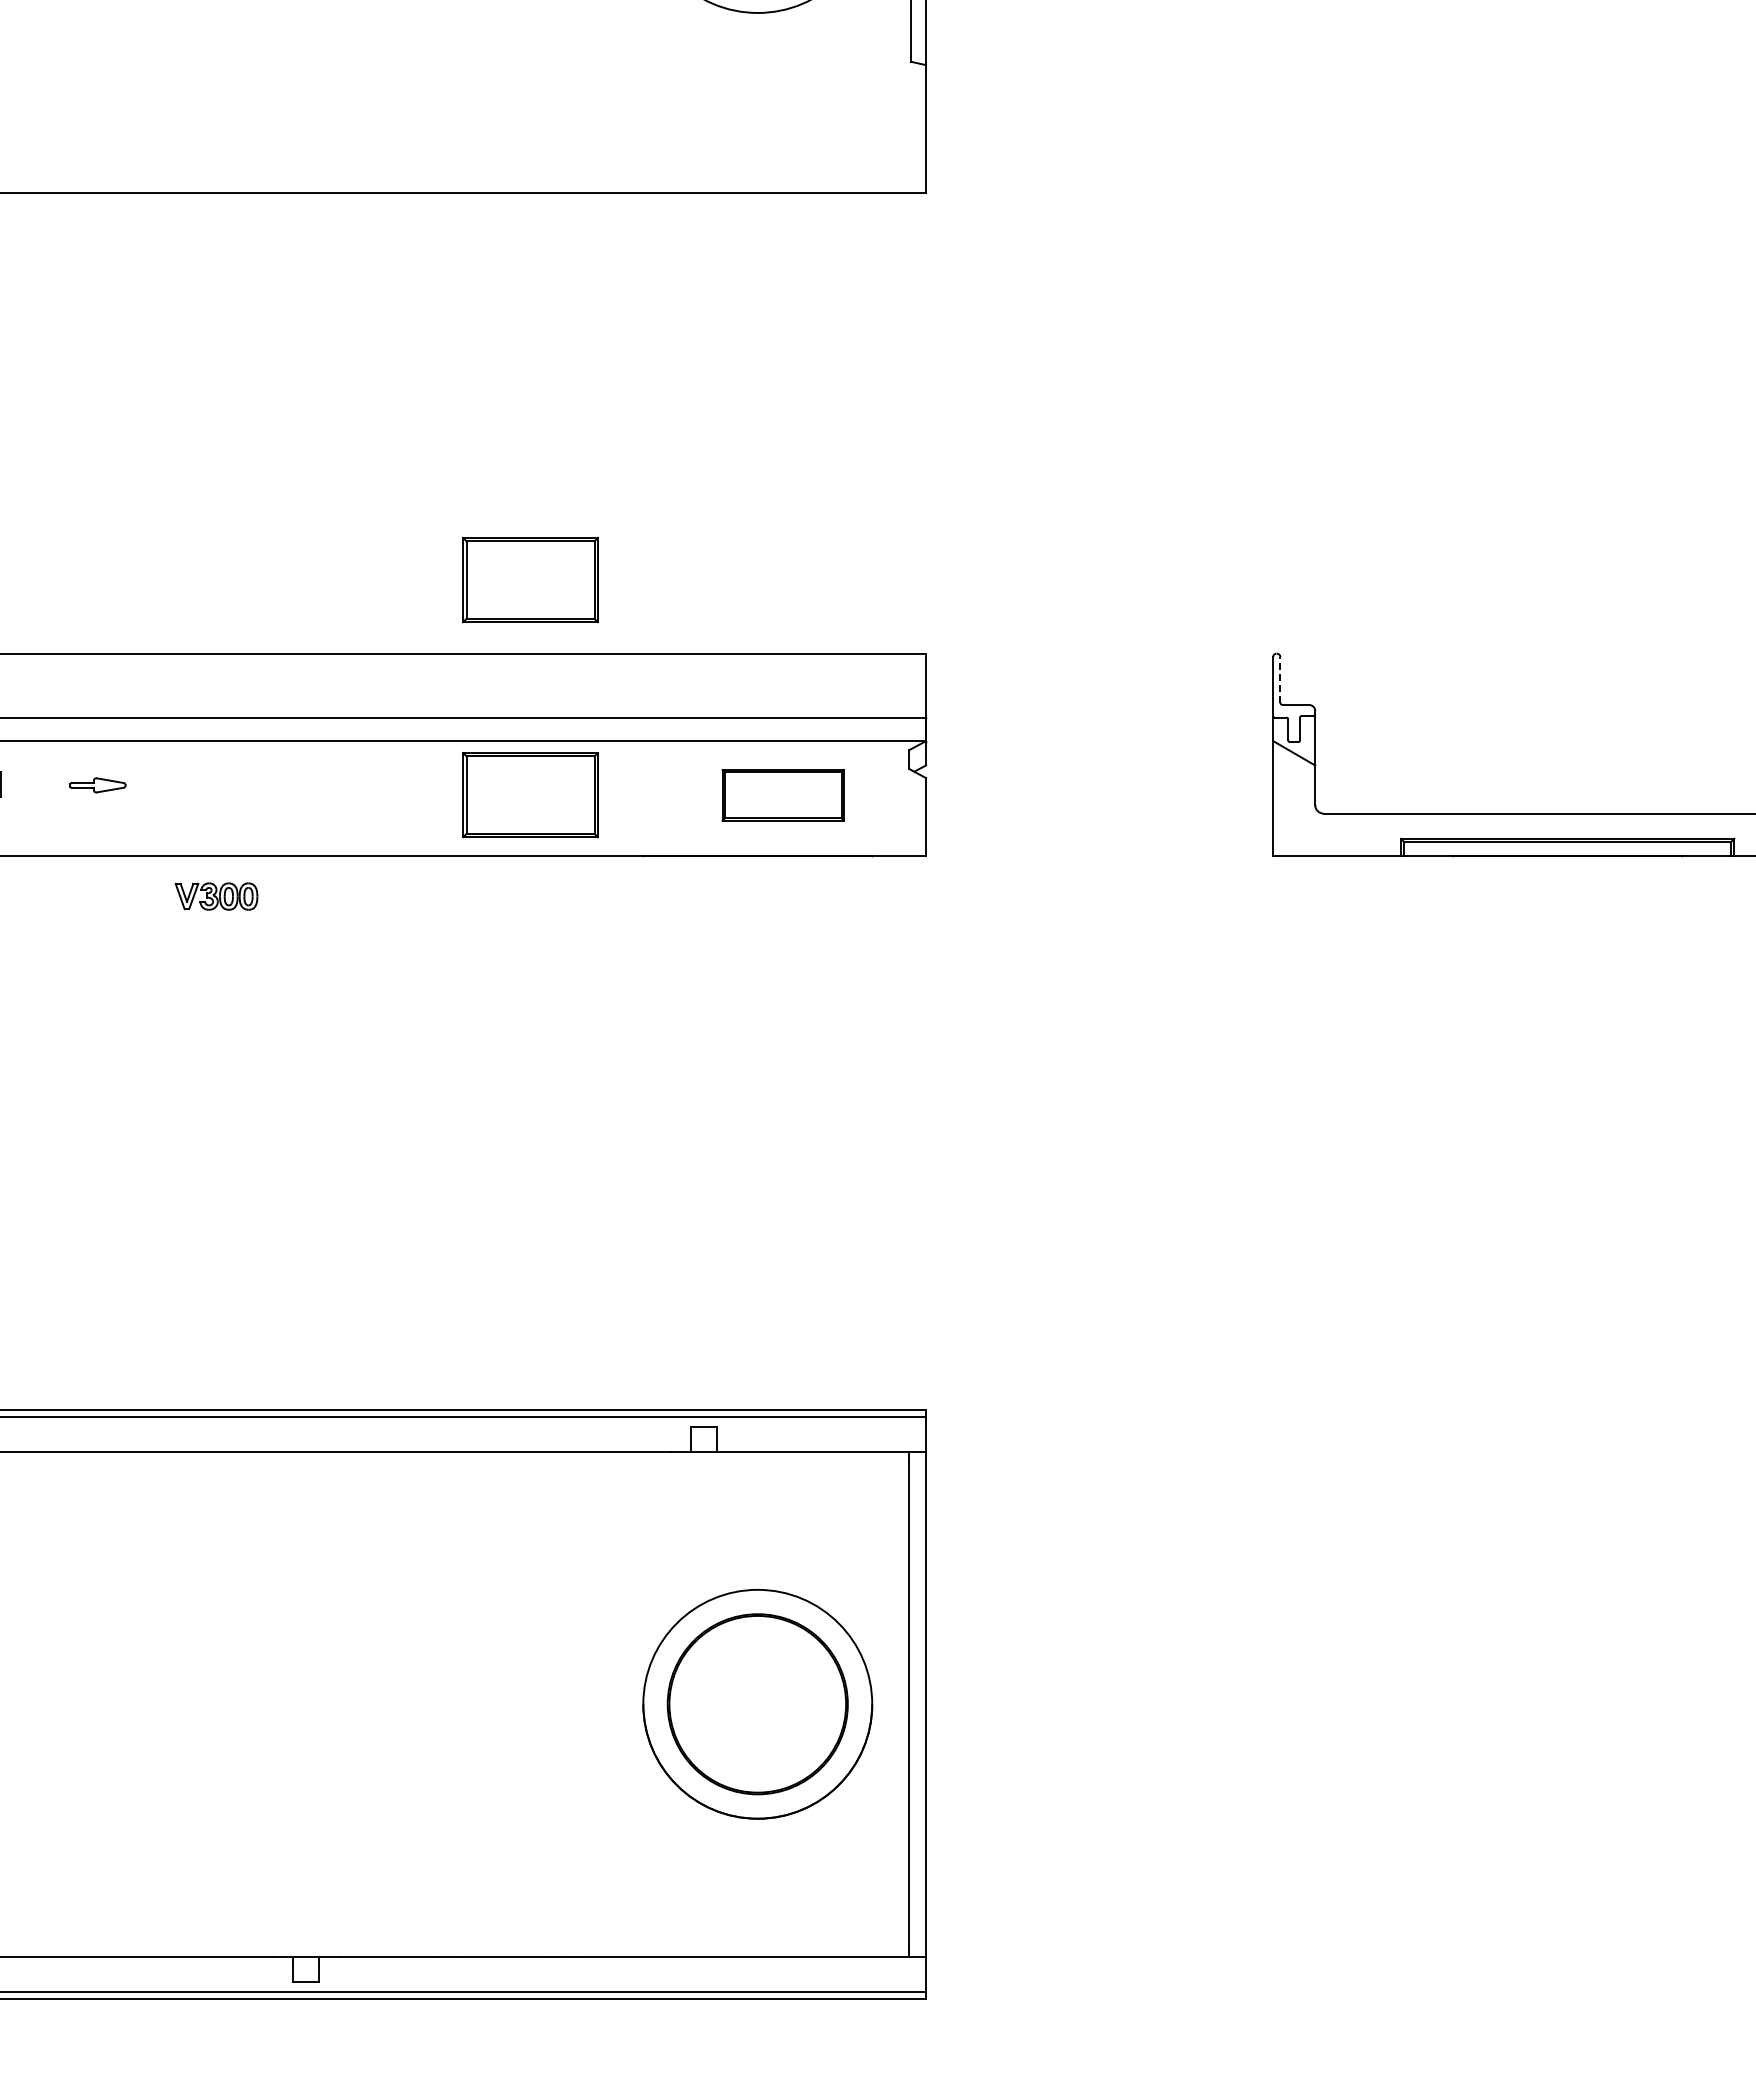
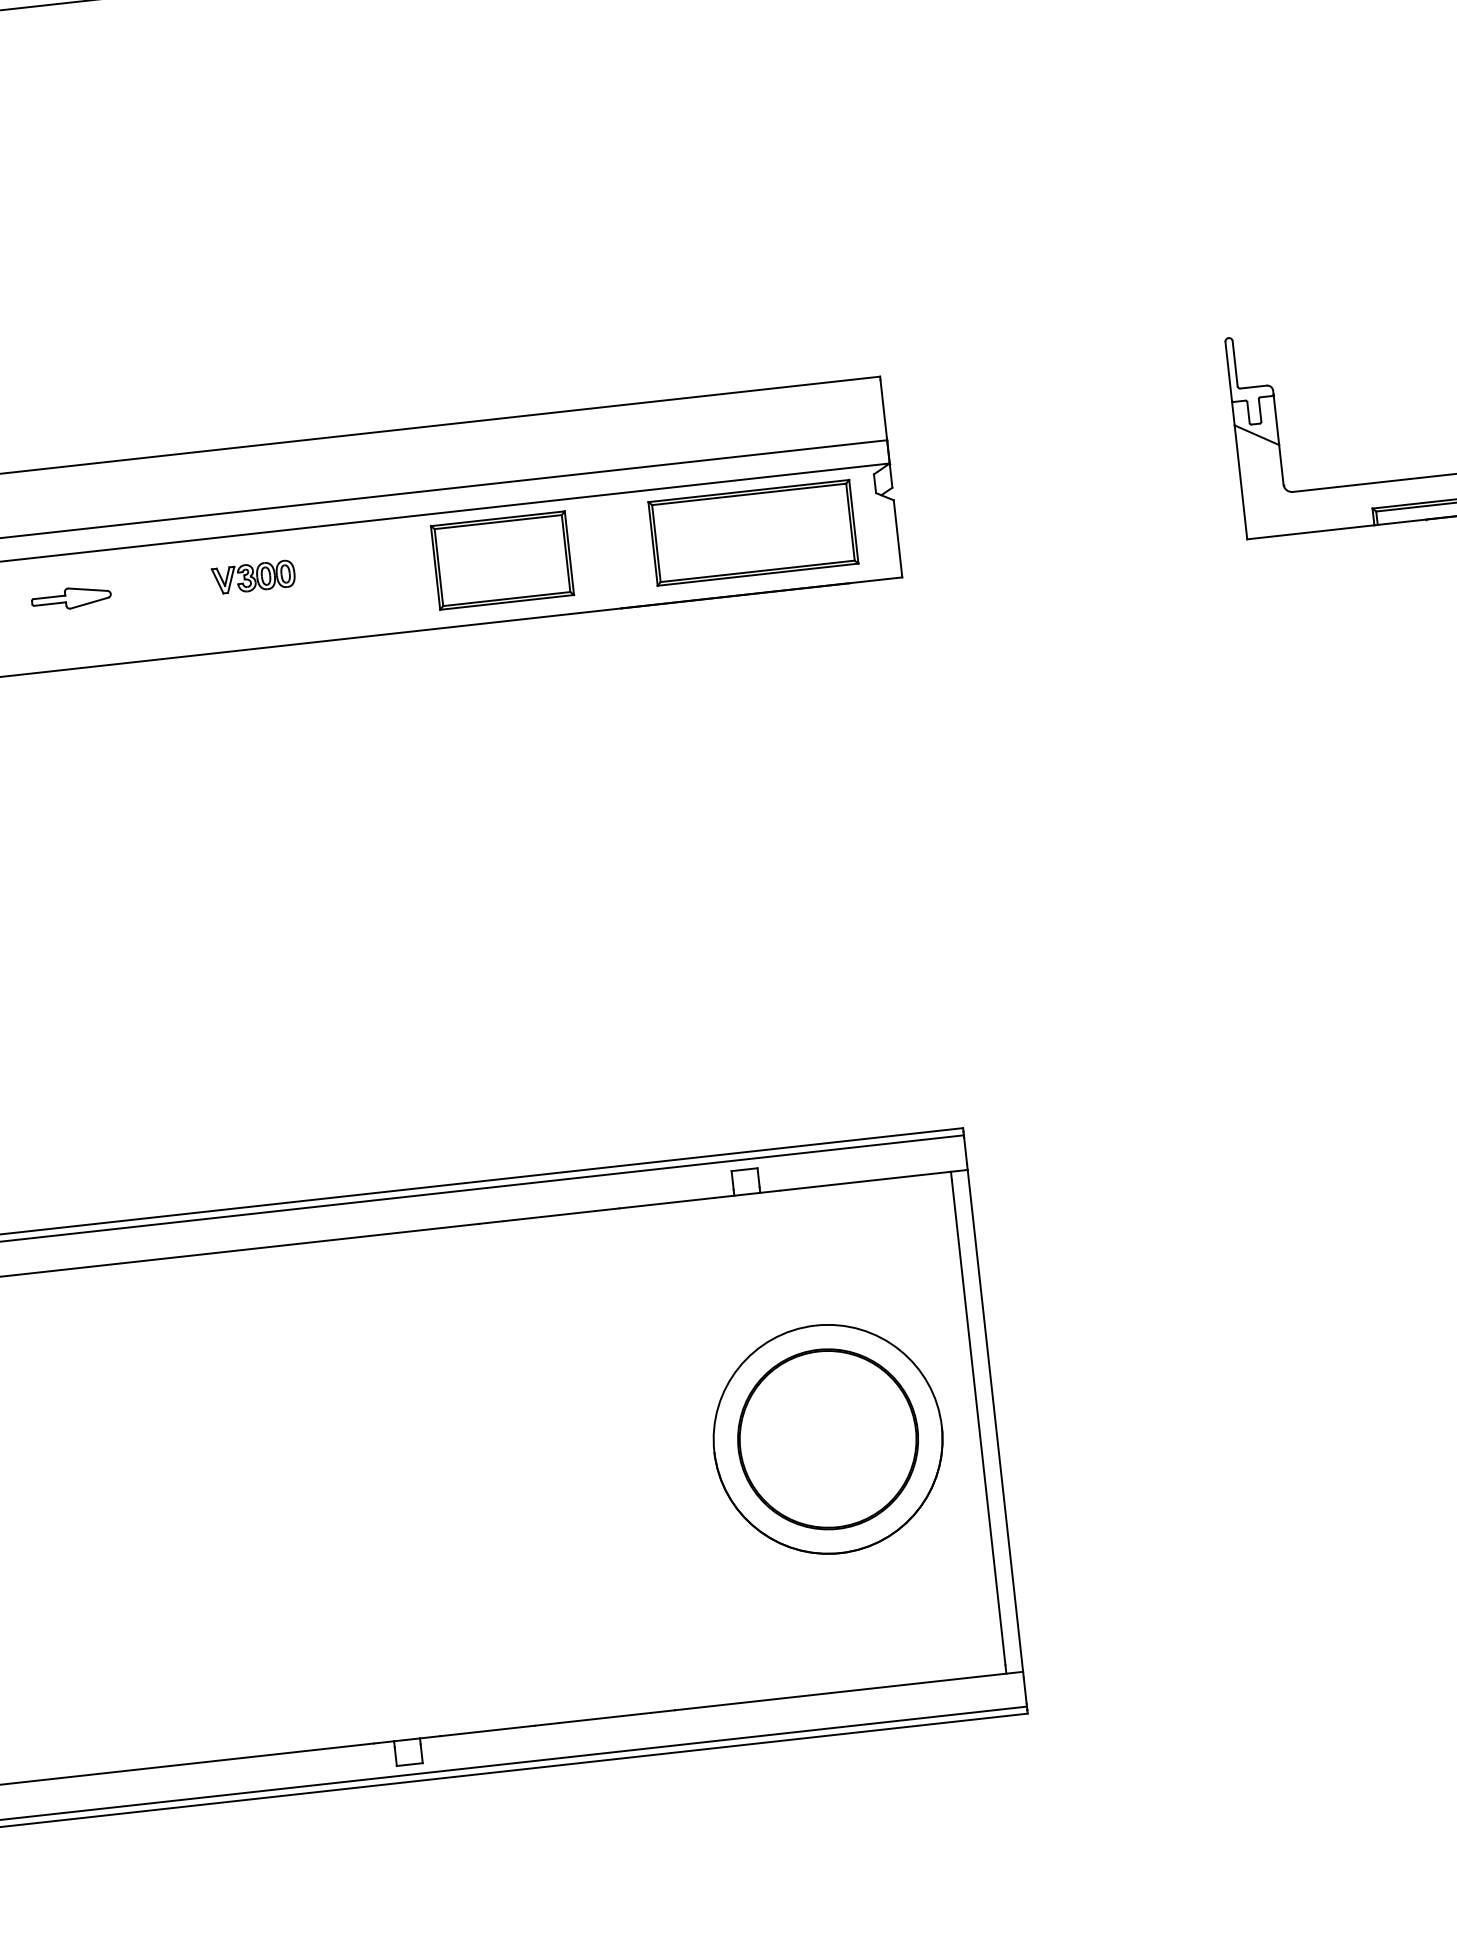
part: (530, 580) -> (478, 347), removed
line: (1280, 679) -> (1235, 363), dashed -> solid
part: (97, 785) -> (71, 598), size x1.43
part: (783, 795) -> (753, 533), size x1.67
part: (216, 896) -> (253, 577), moved

